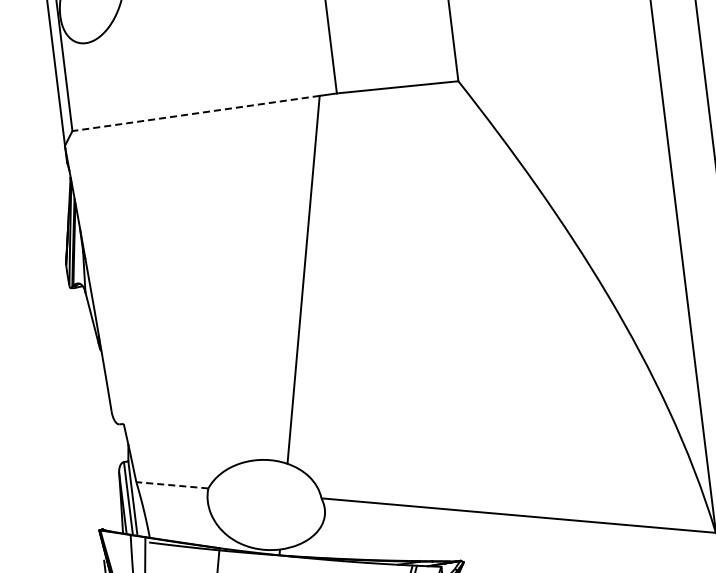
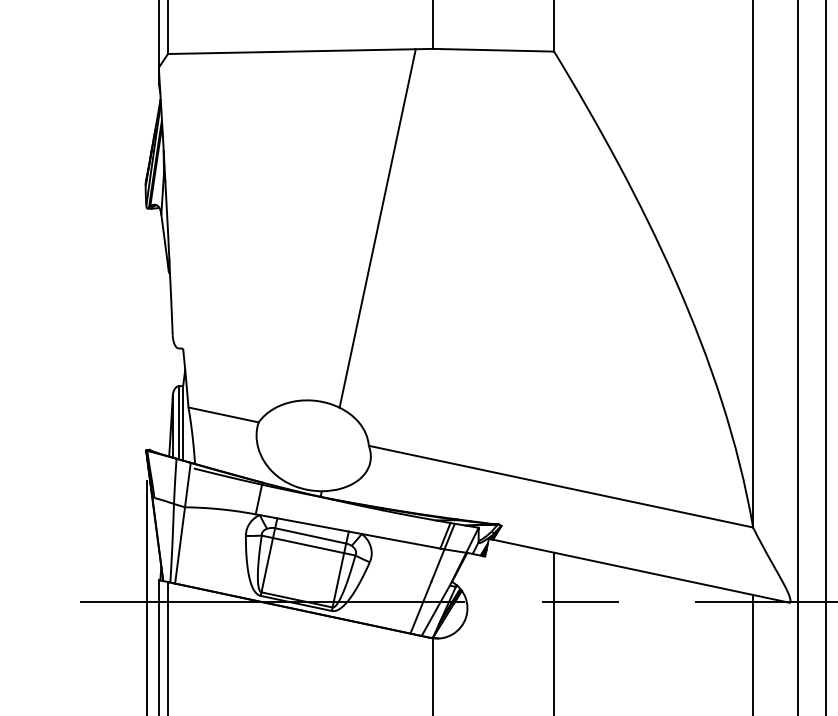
line: (195, 113) -> (291, 51), dashed -> solid
line: (172, 484) -> (223, 414), dashed -> solid

